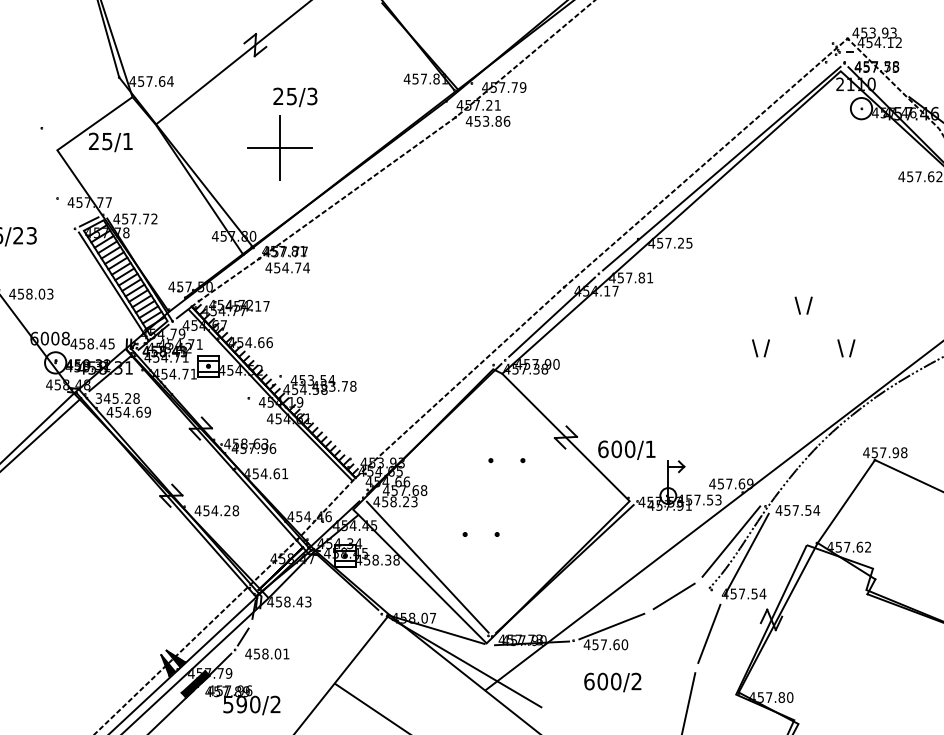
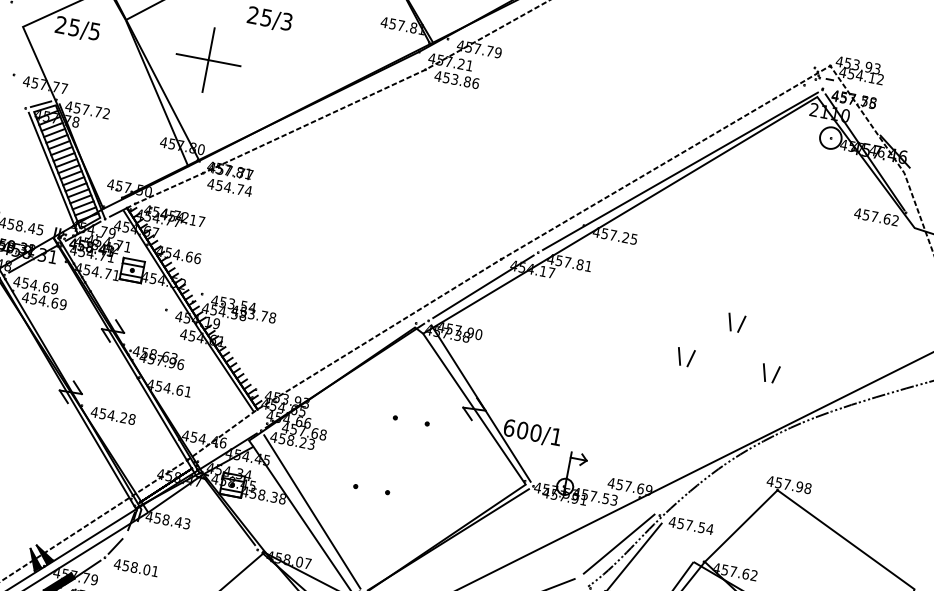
text: (127, 141) -> (94, 31), 25/1 -> 25/5
part: (279, 147) -> (208, 59), moved
text: (117, 398) -> (35, 285), 345.28 -> 454.69
line: (570, 430) -> (480, 403), added

